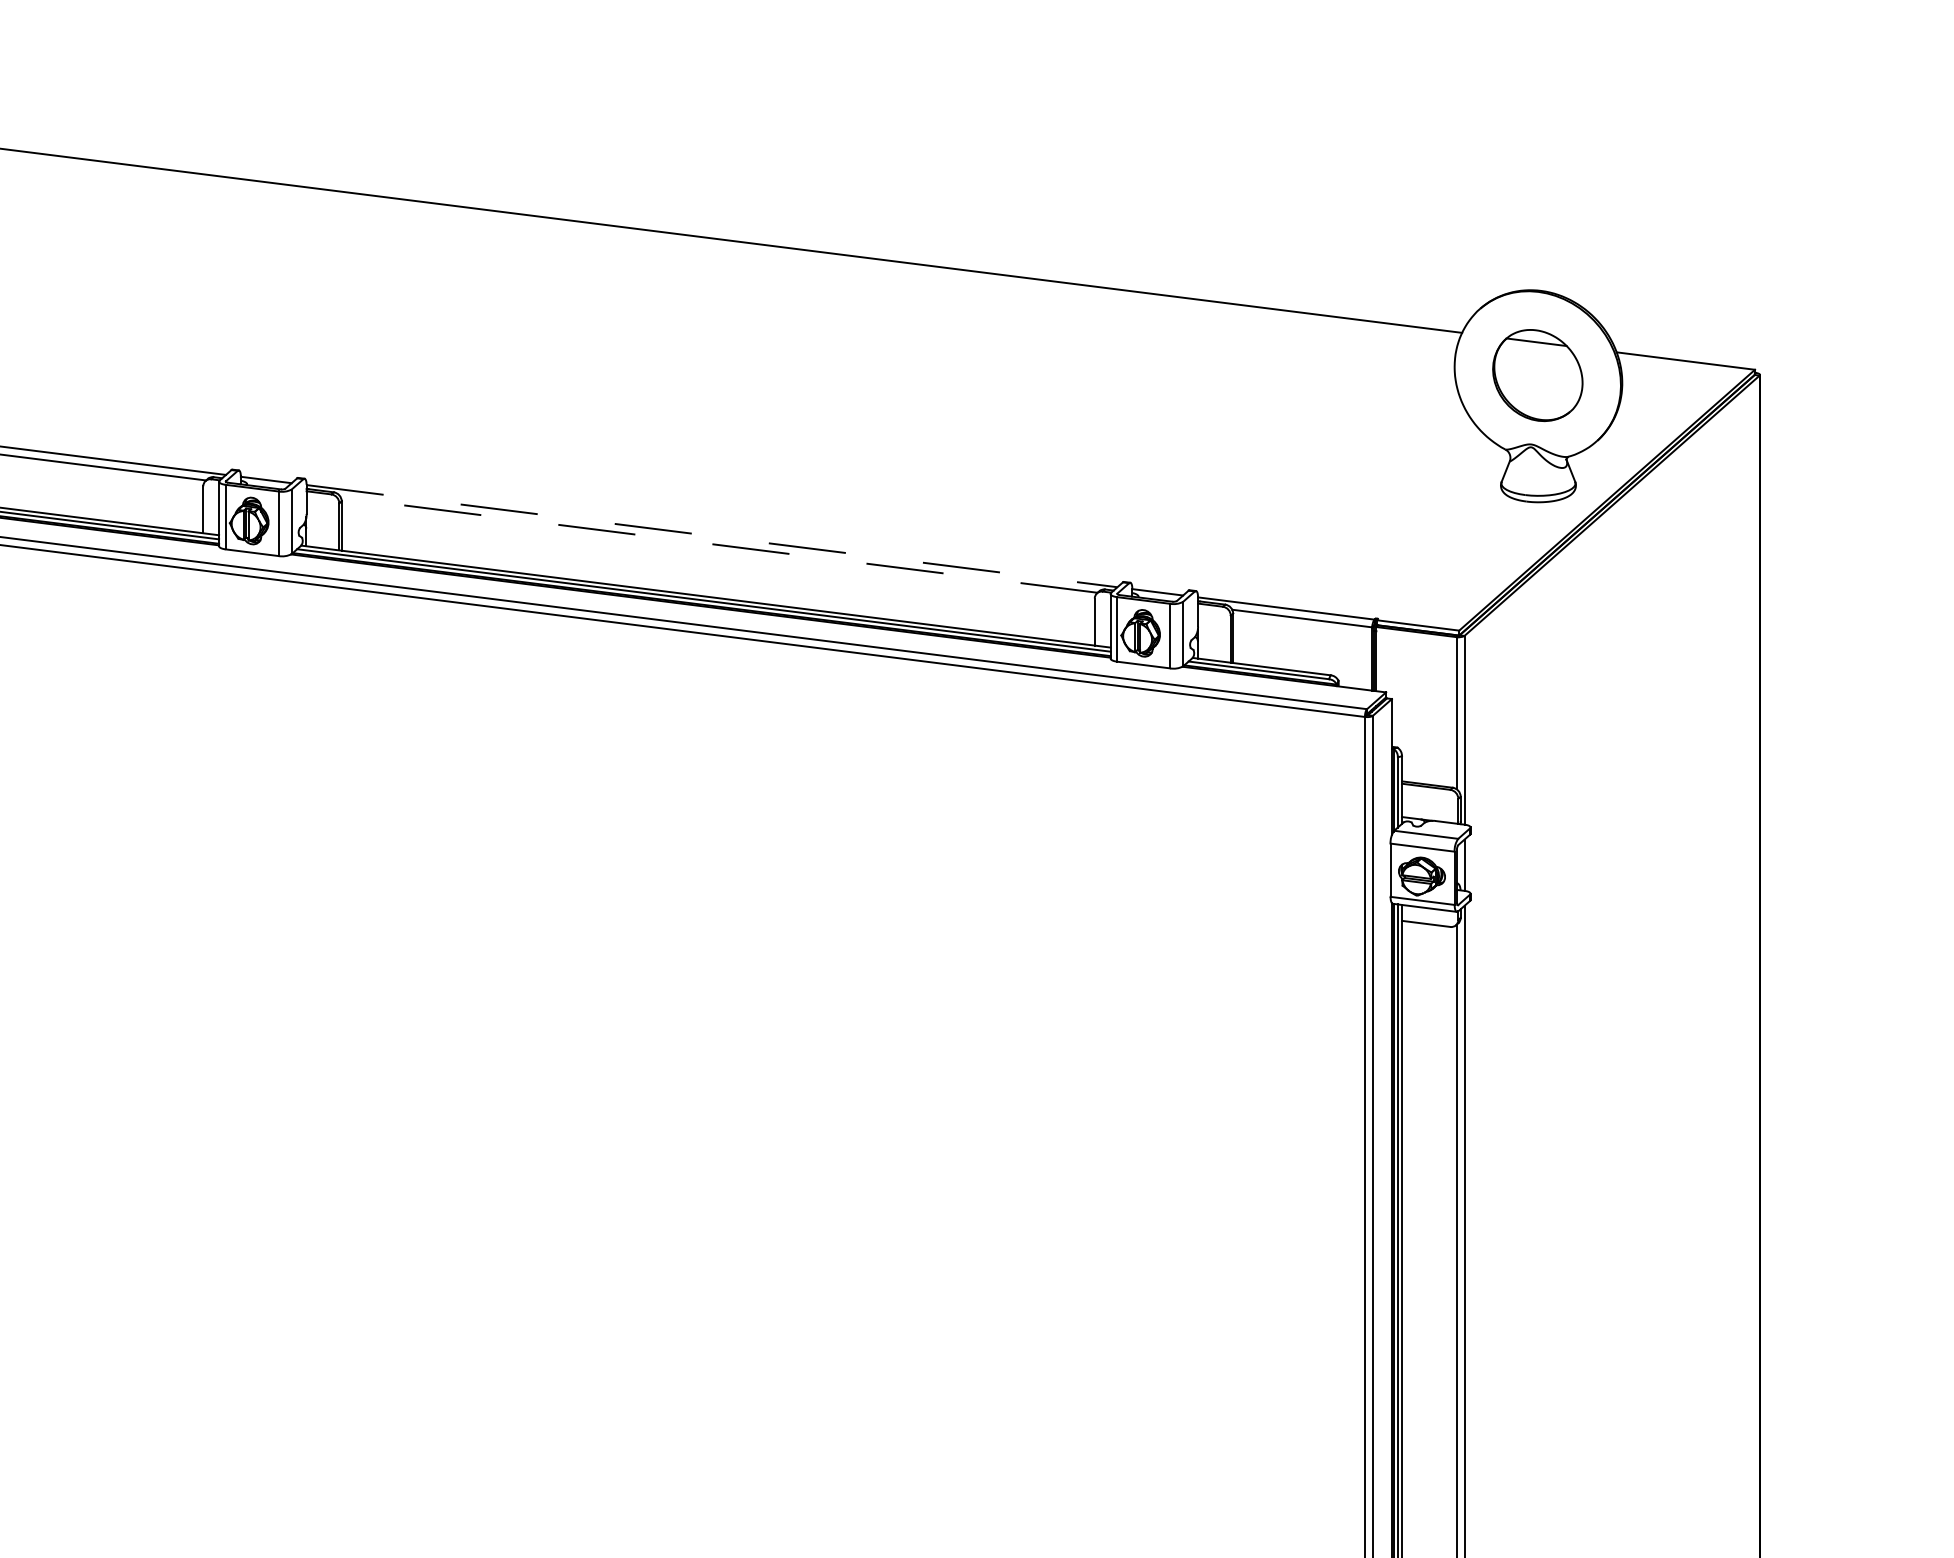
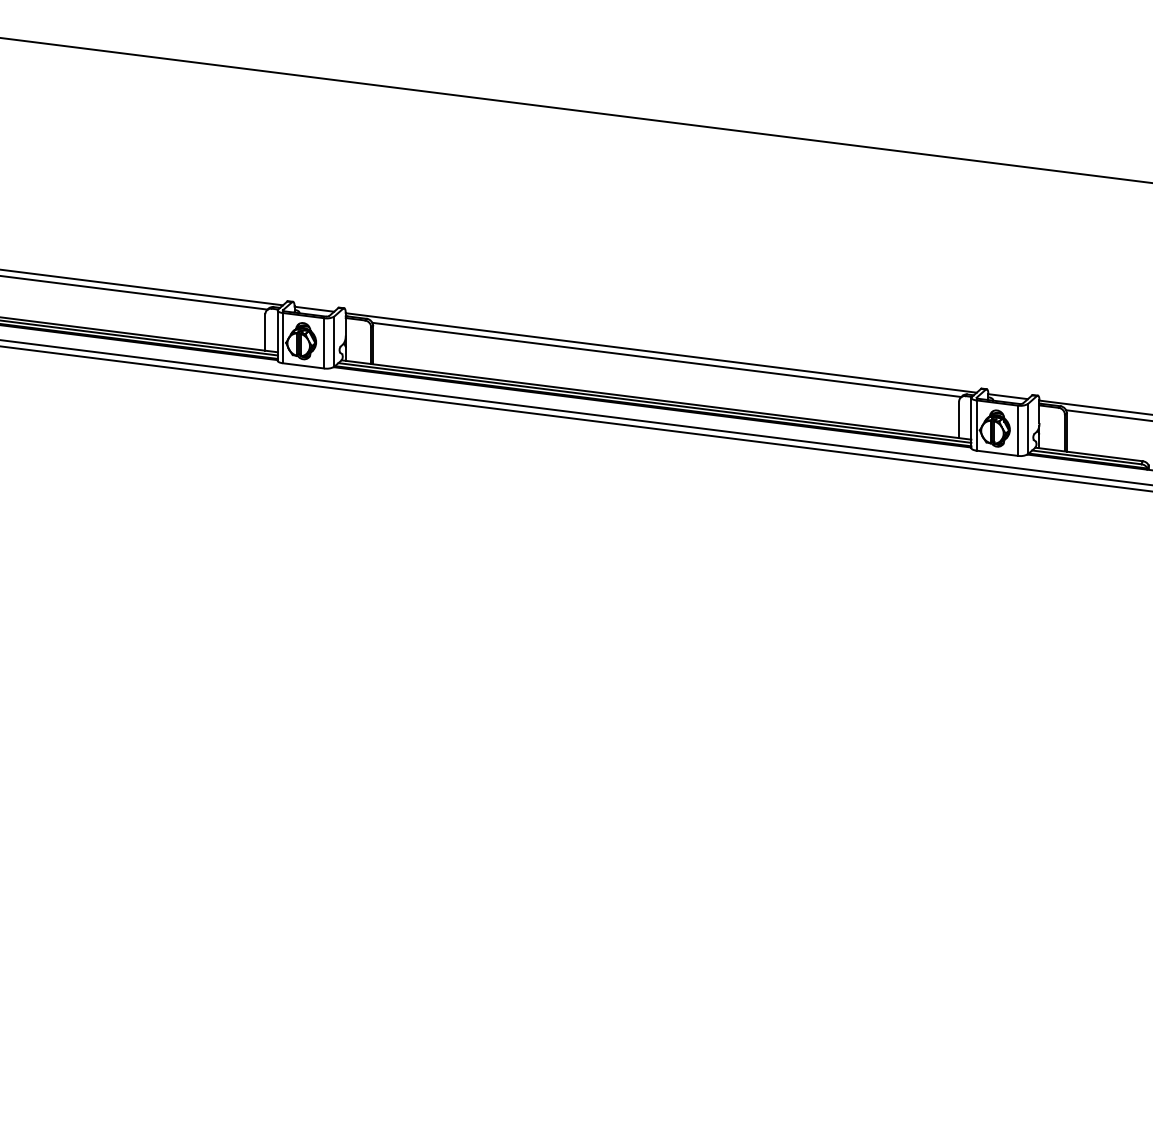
line: (712, 536) -> (661, 353), dashed -> solid
line: (718, 545) -> (666, 360), dashed -> solid

